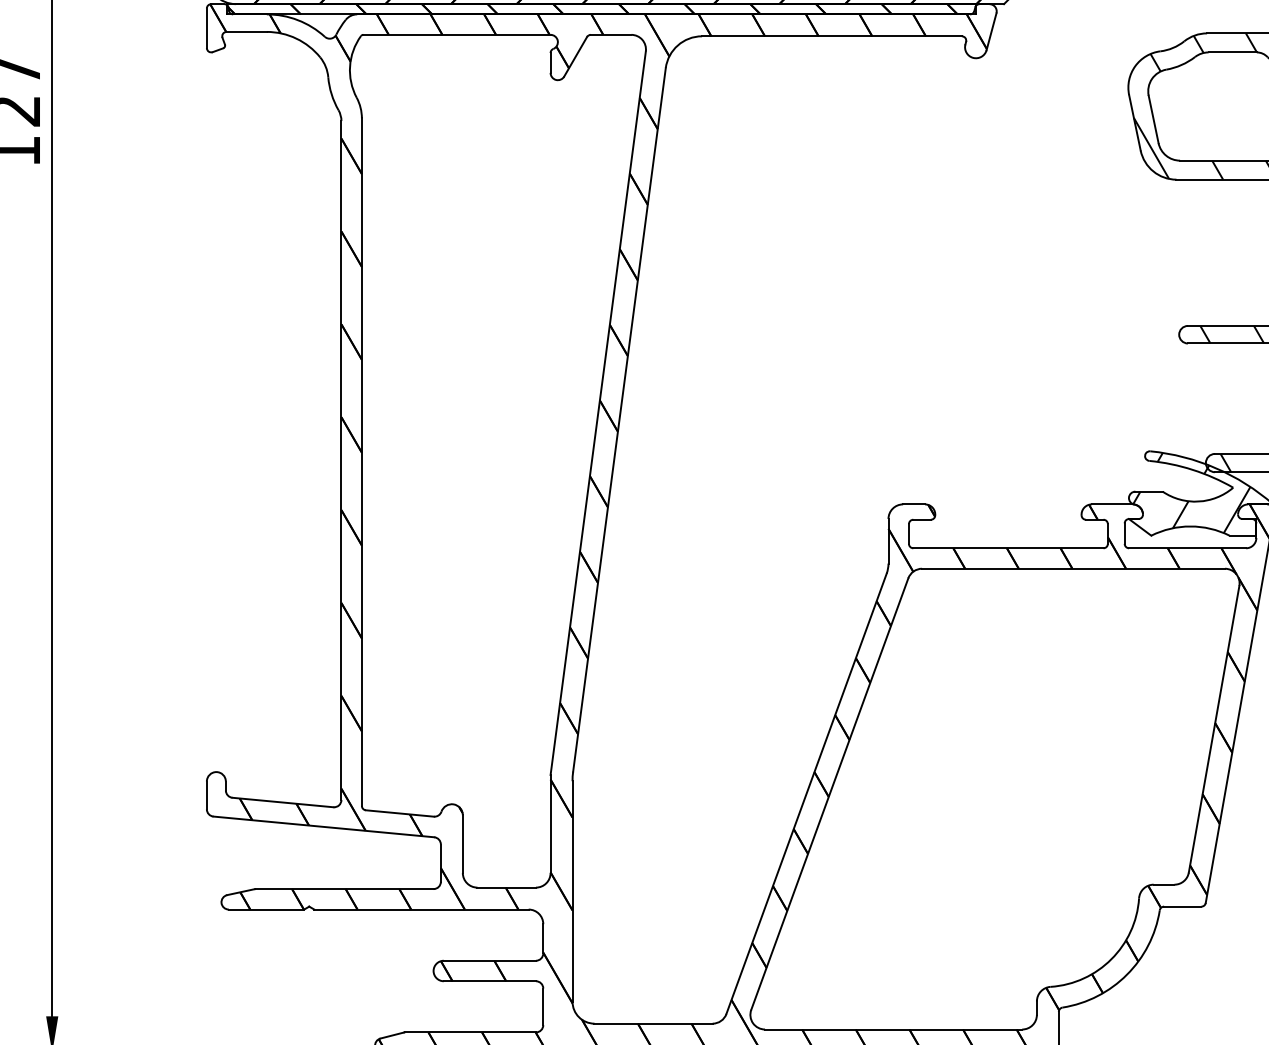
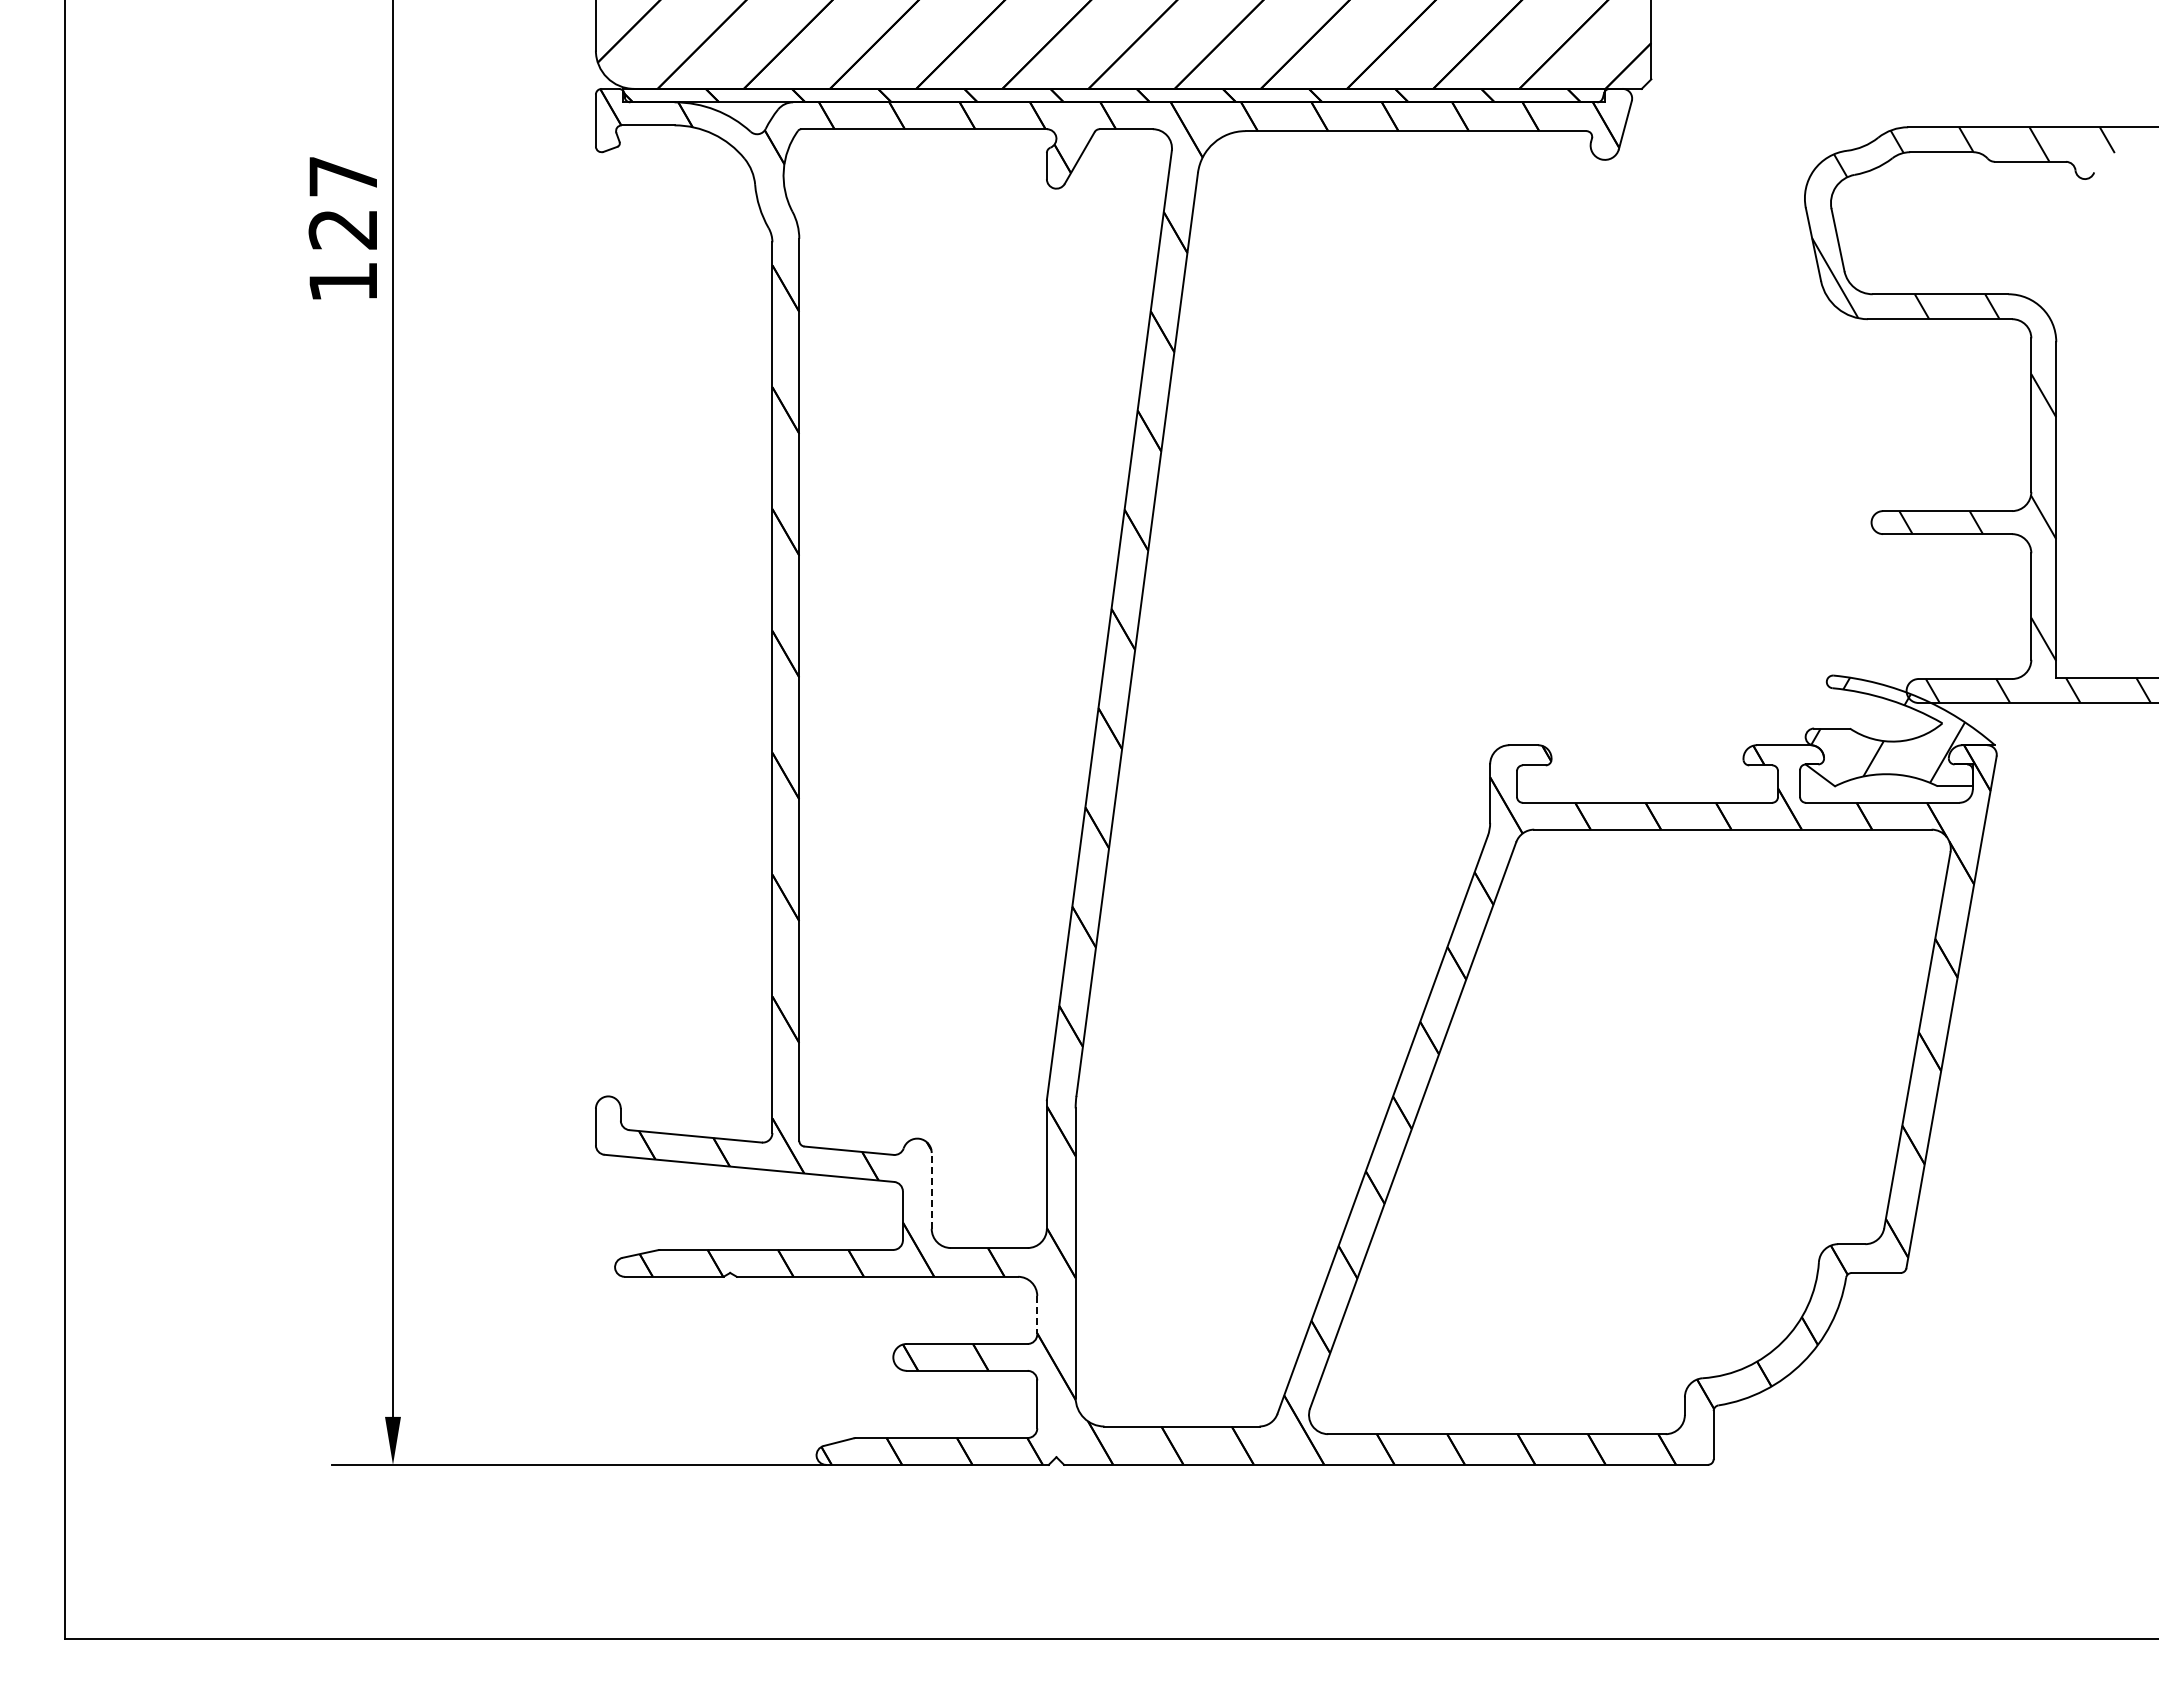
line: (462, 843) -> (931, 1190), solid -> dashed
line: (543, 939) -> (1037, 1315), solid -> dashed

